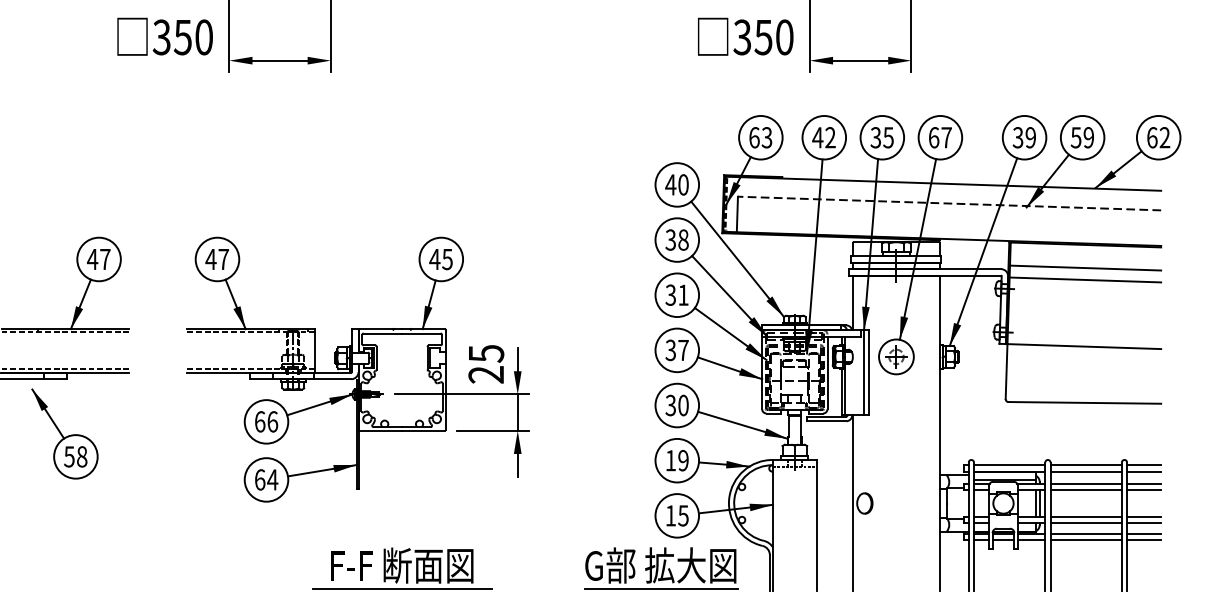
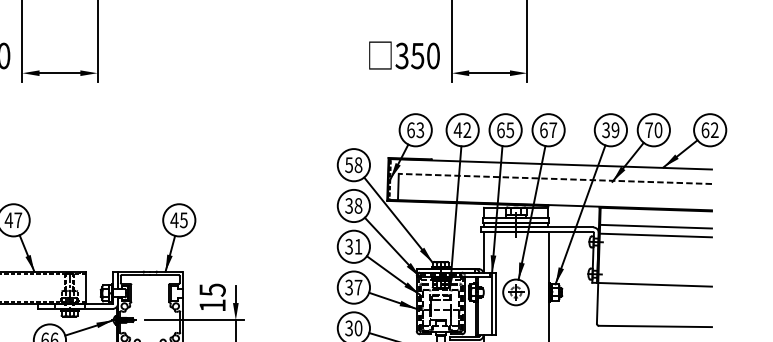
text: (875, 137) -> (500, 130), 35 -> 65
text: (1082, 137) -> (653, 130), 59 -> 70
text: (676, 184) -> (353, 164), 40 -> 58
text: (485, 374) -> (211, 305), 25 -> 15

